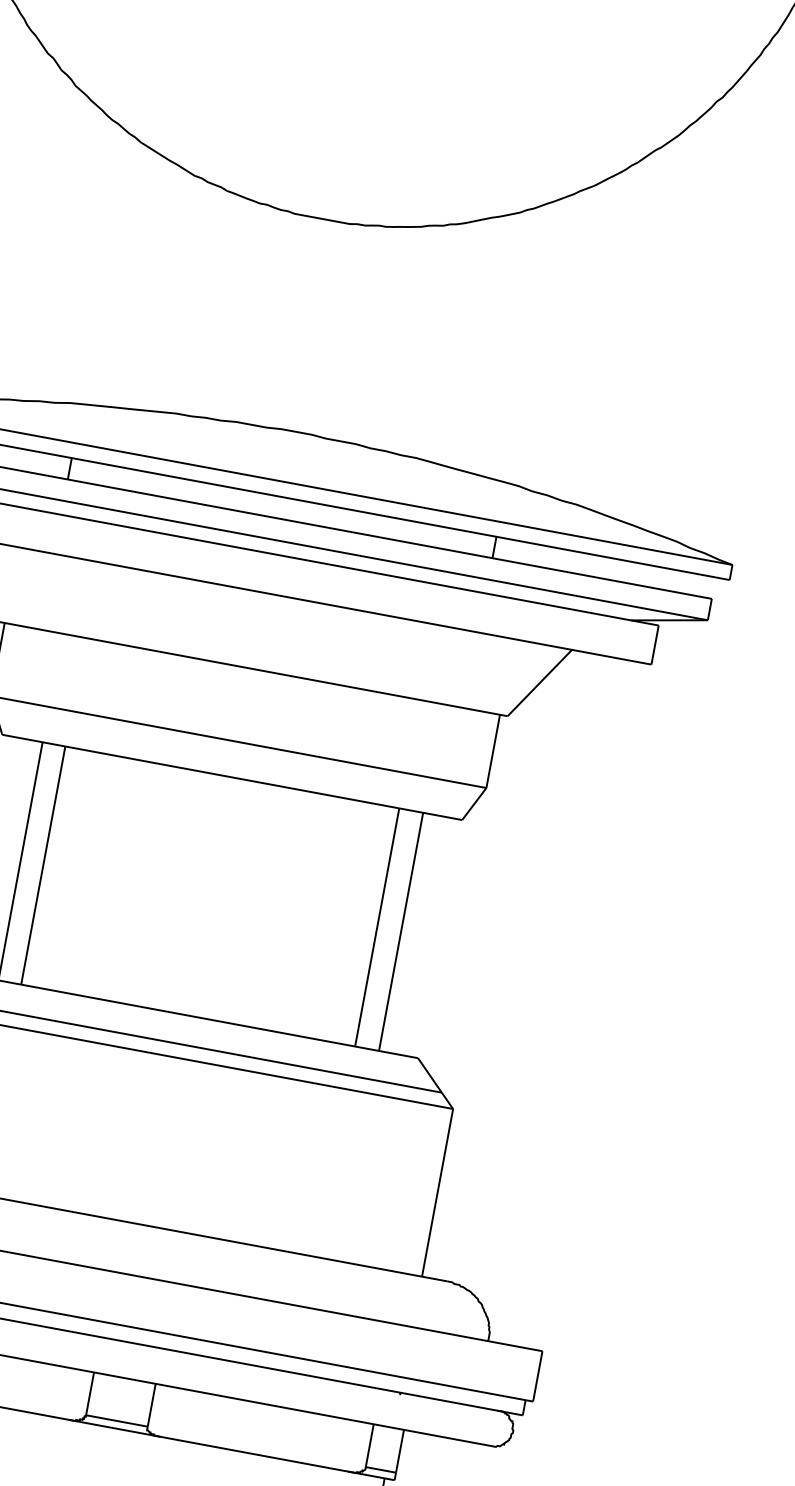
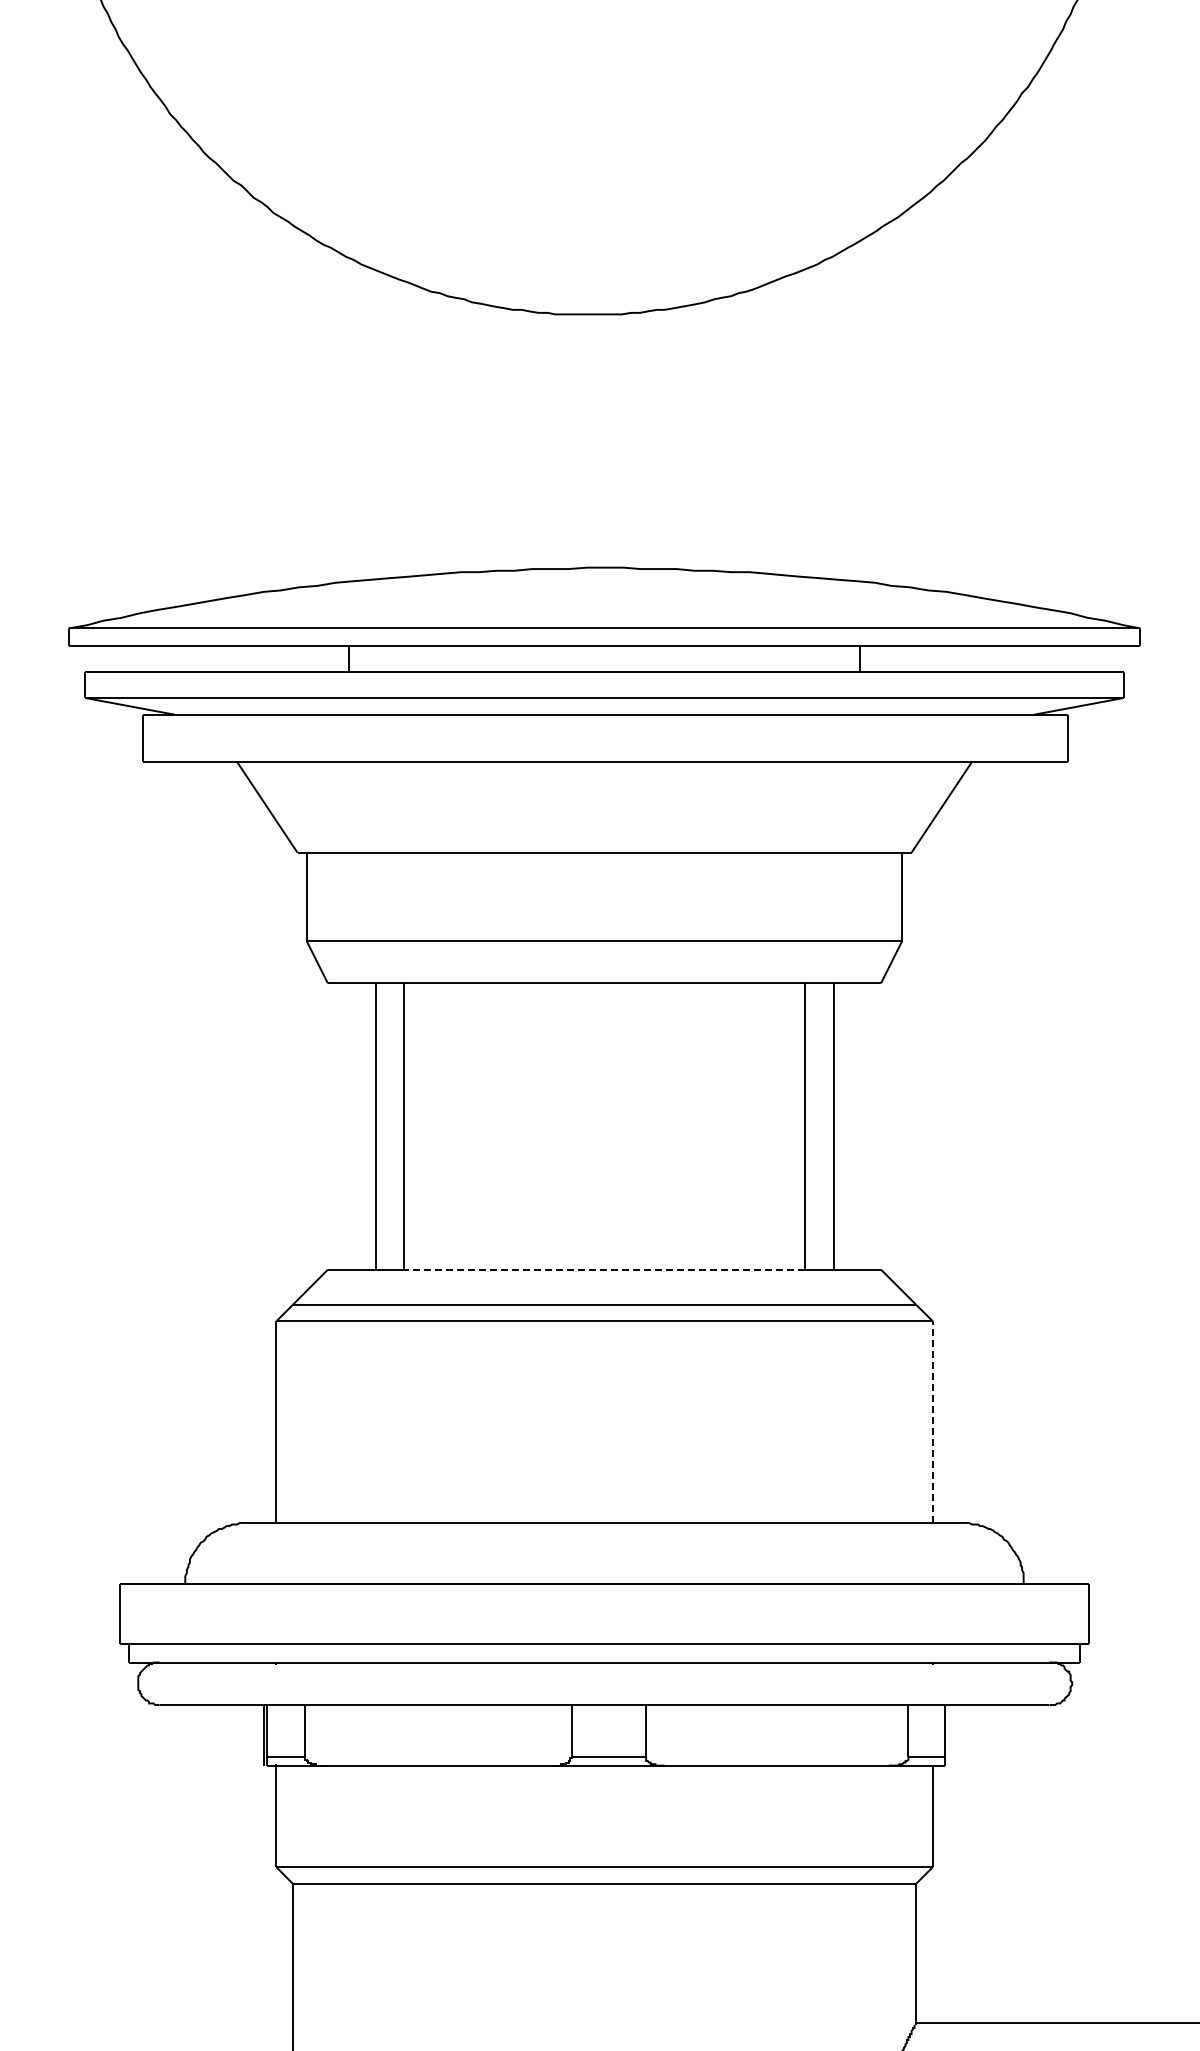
line: (188, 1015) -> (604, 1269), solid -> dashed
line: (437, 1193) -> (932, 1422), solid -> dashed

